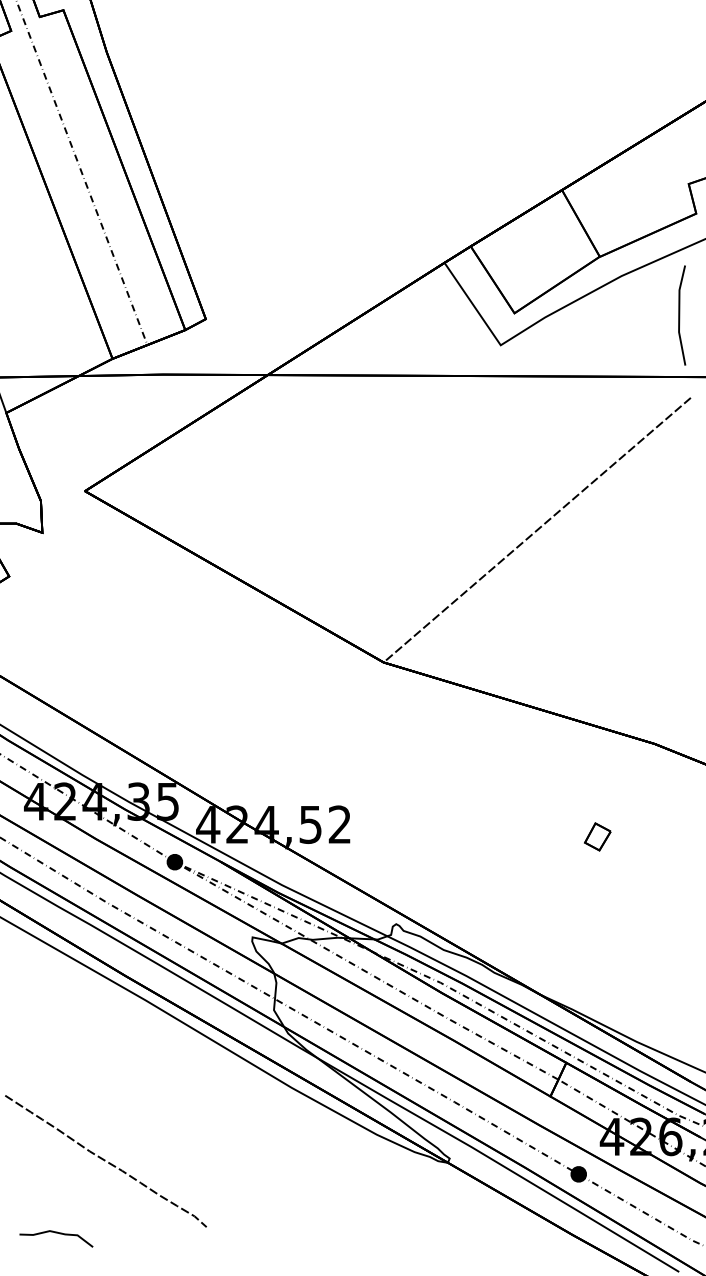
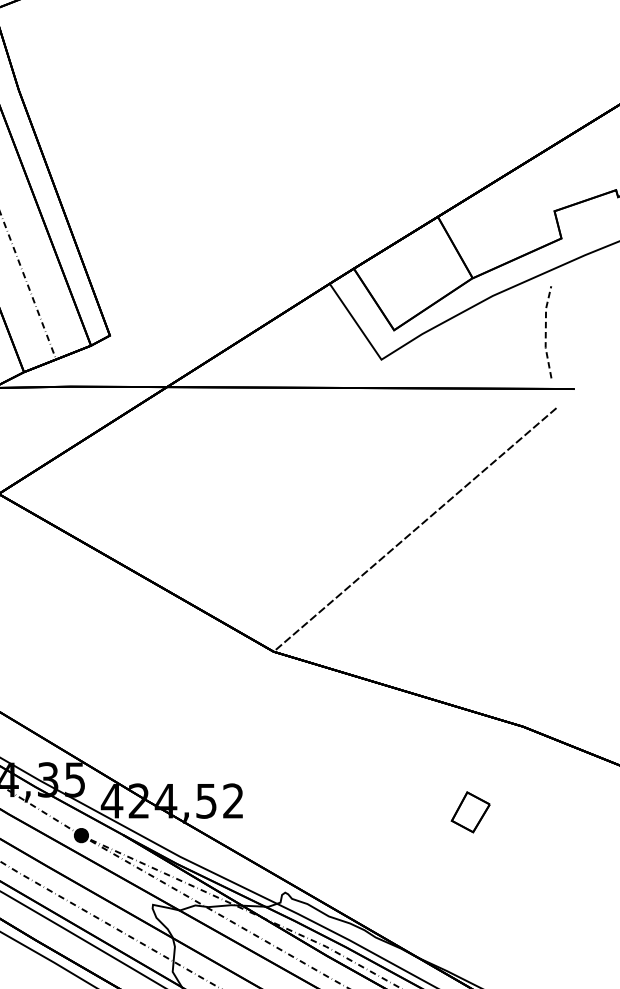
line: (679, 314) -> (546, 331), solid -> dashed
part: (597, 836) -> (470, 811), size x1.6

